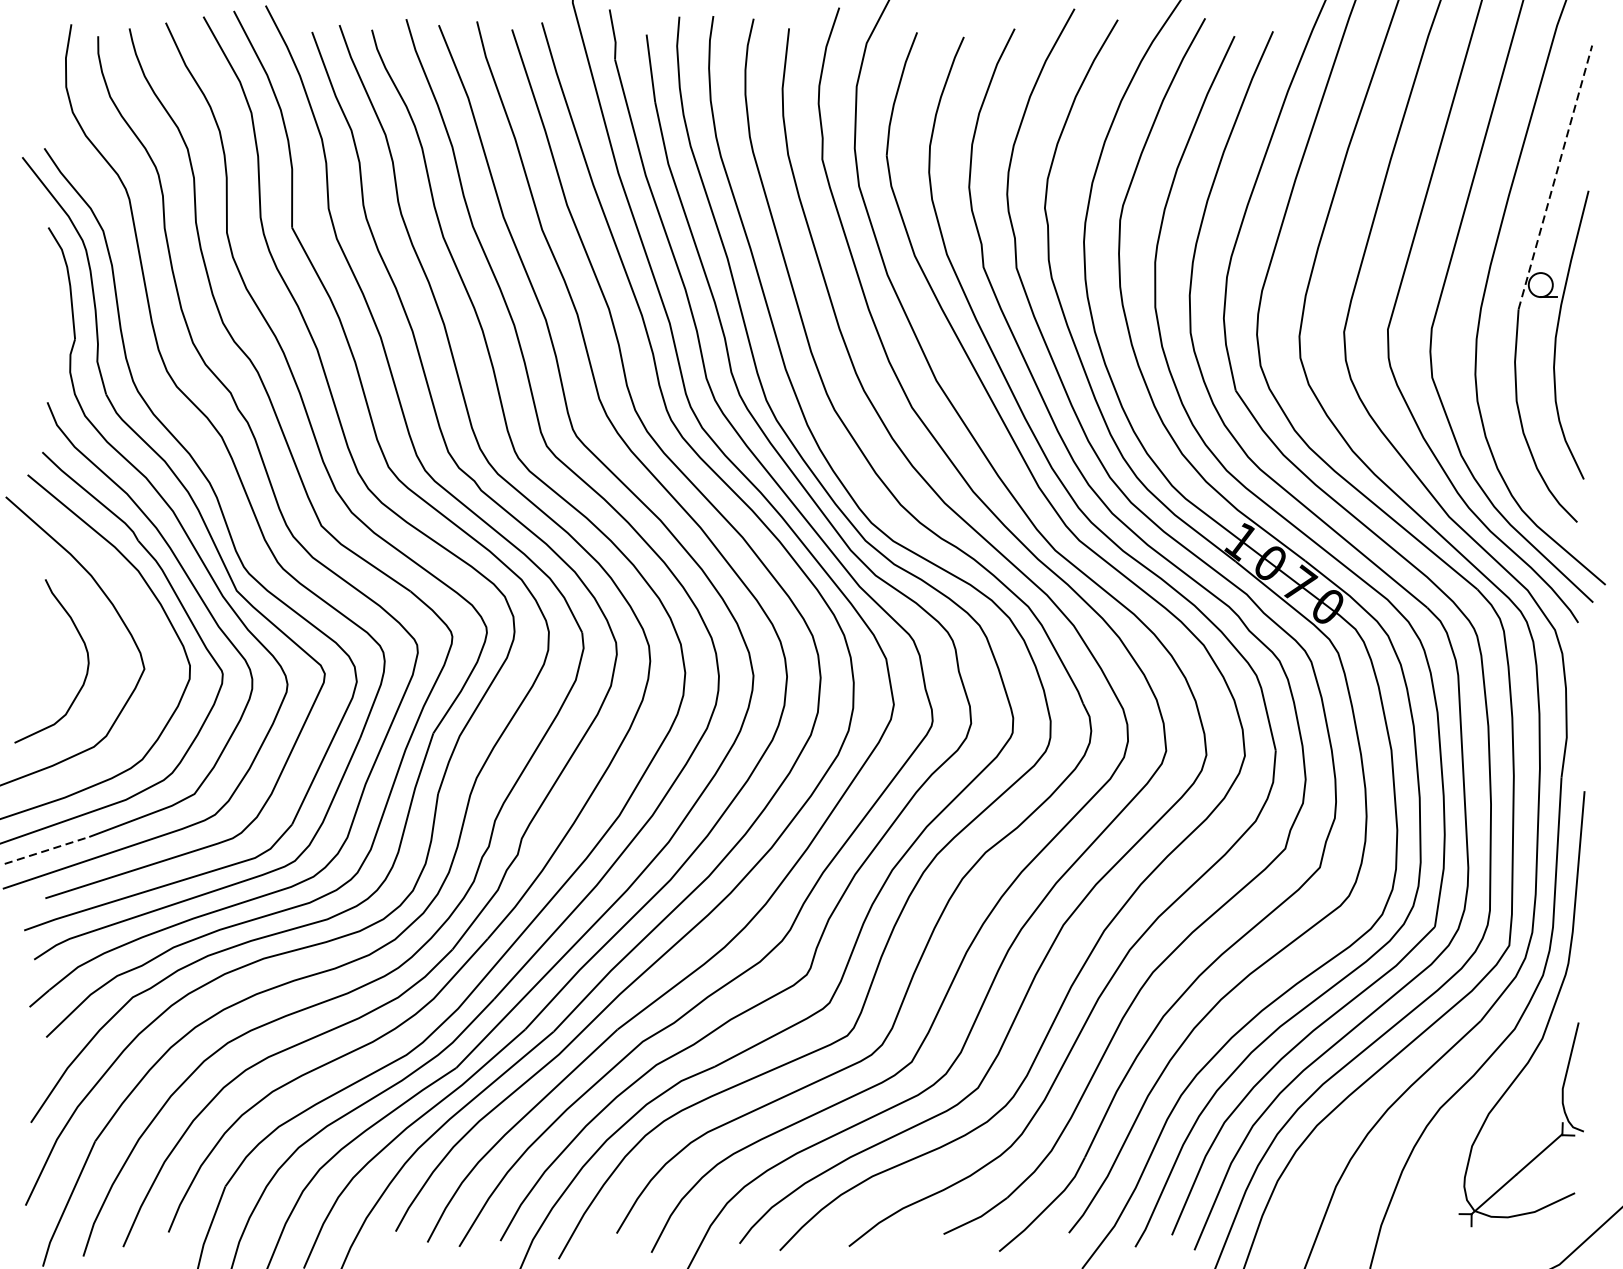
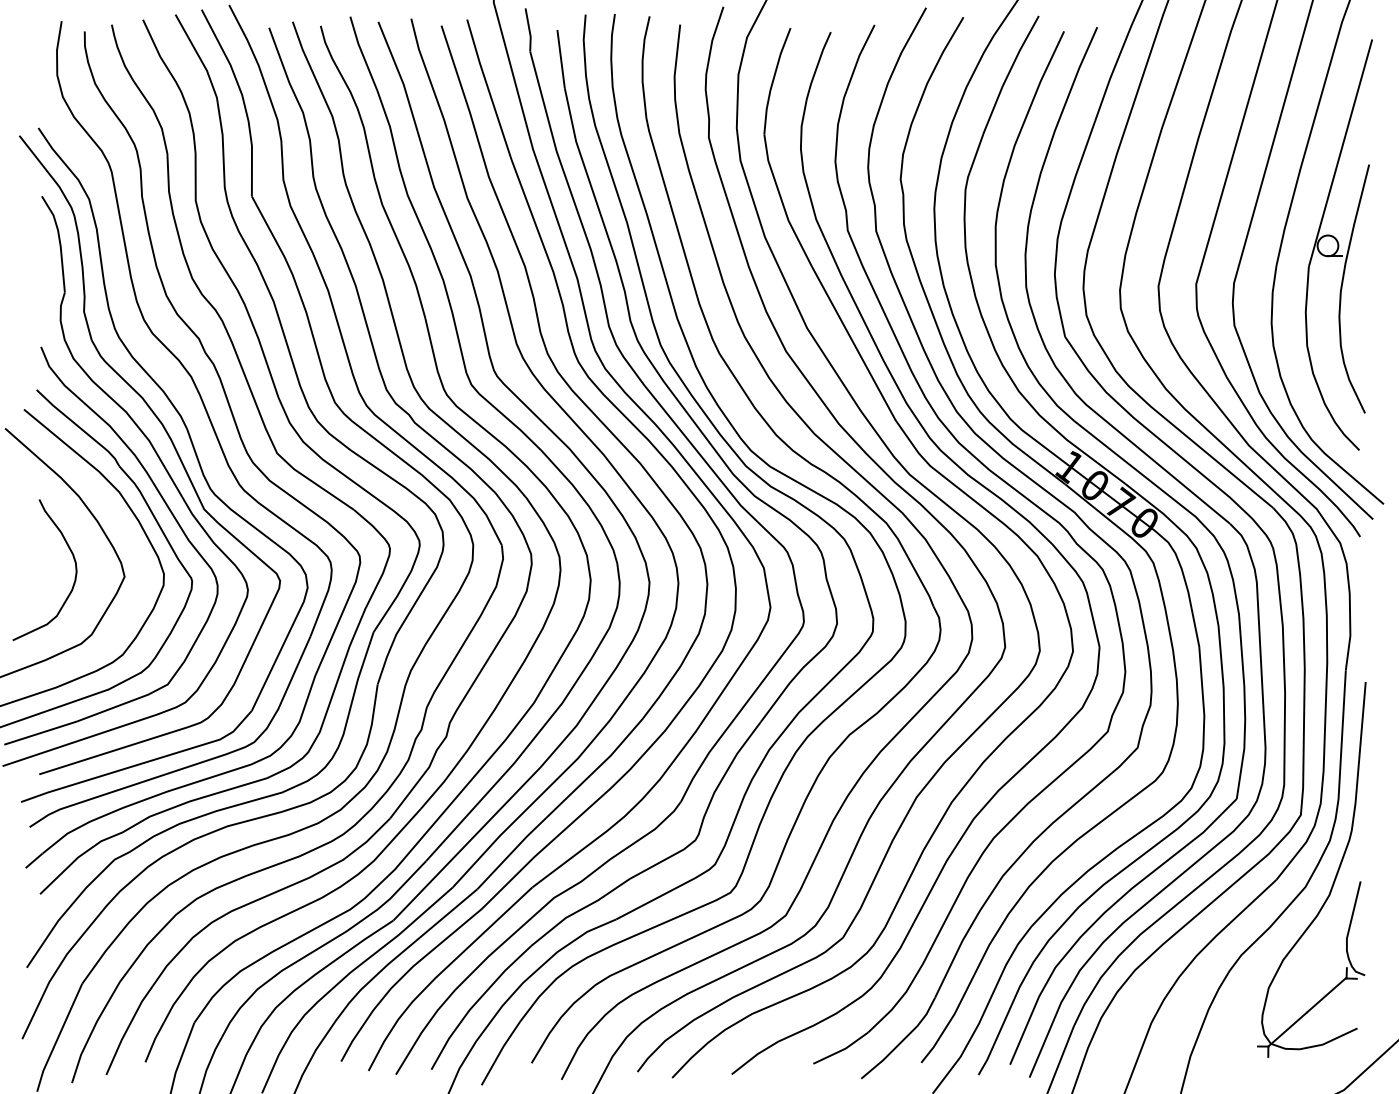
line: (1555, 176) -> (1340, 152), dashed -> solid
line: (47, 849) -> (41, 732), dashed -> solid

